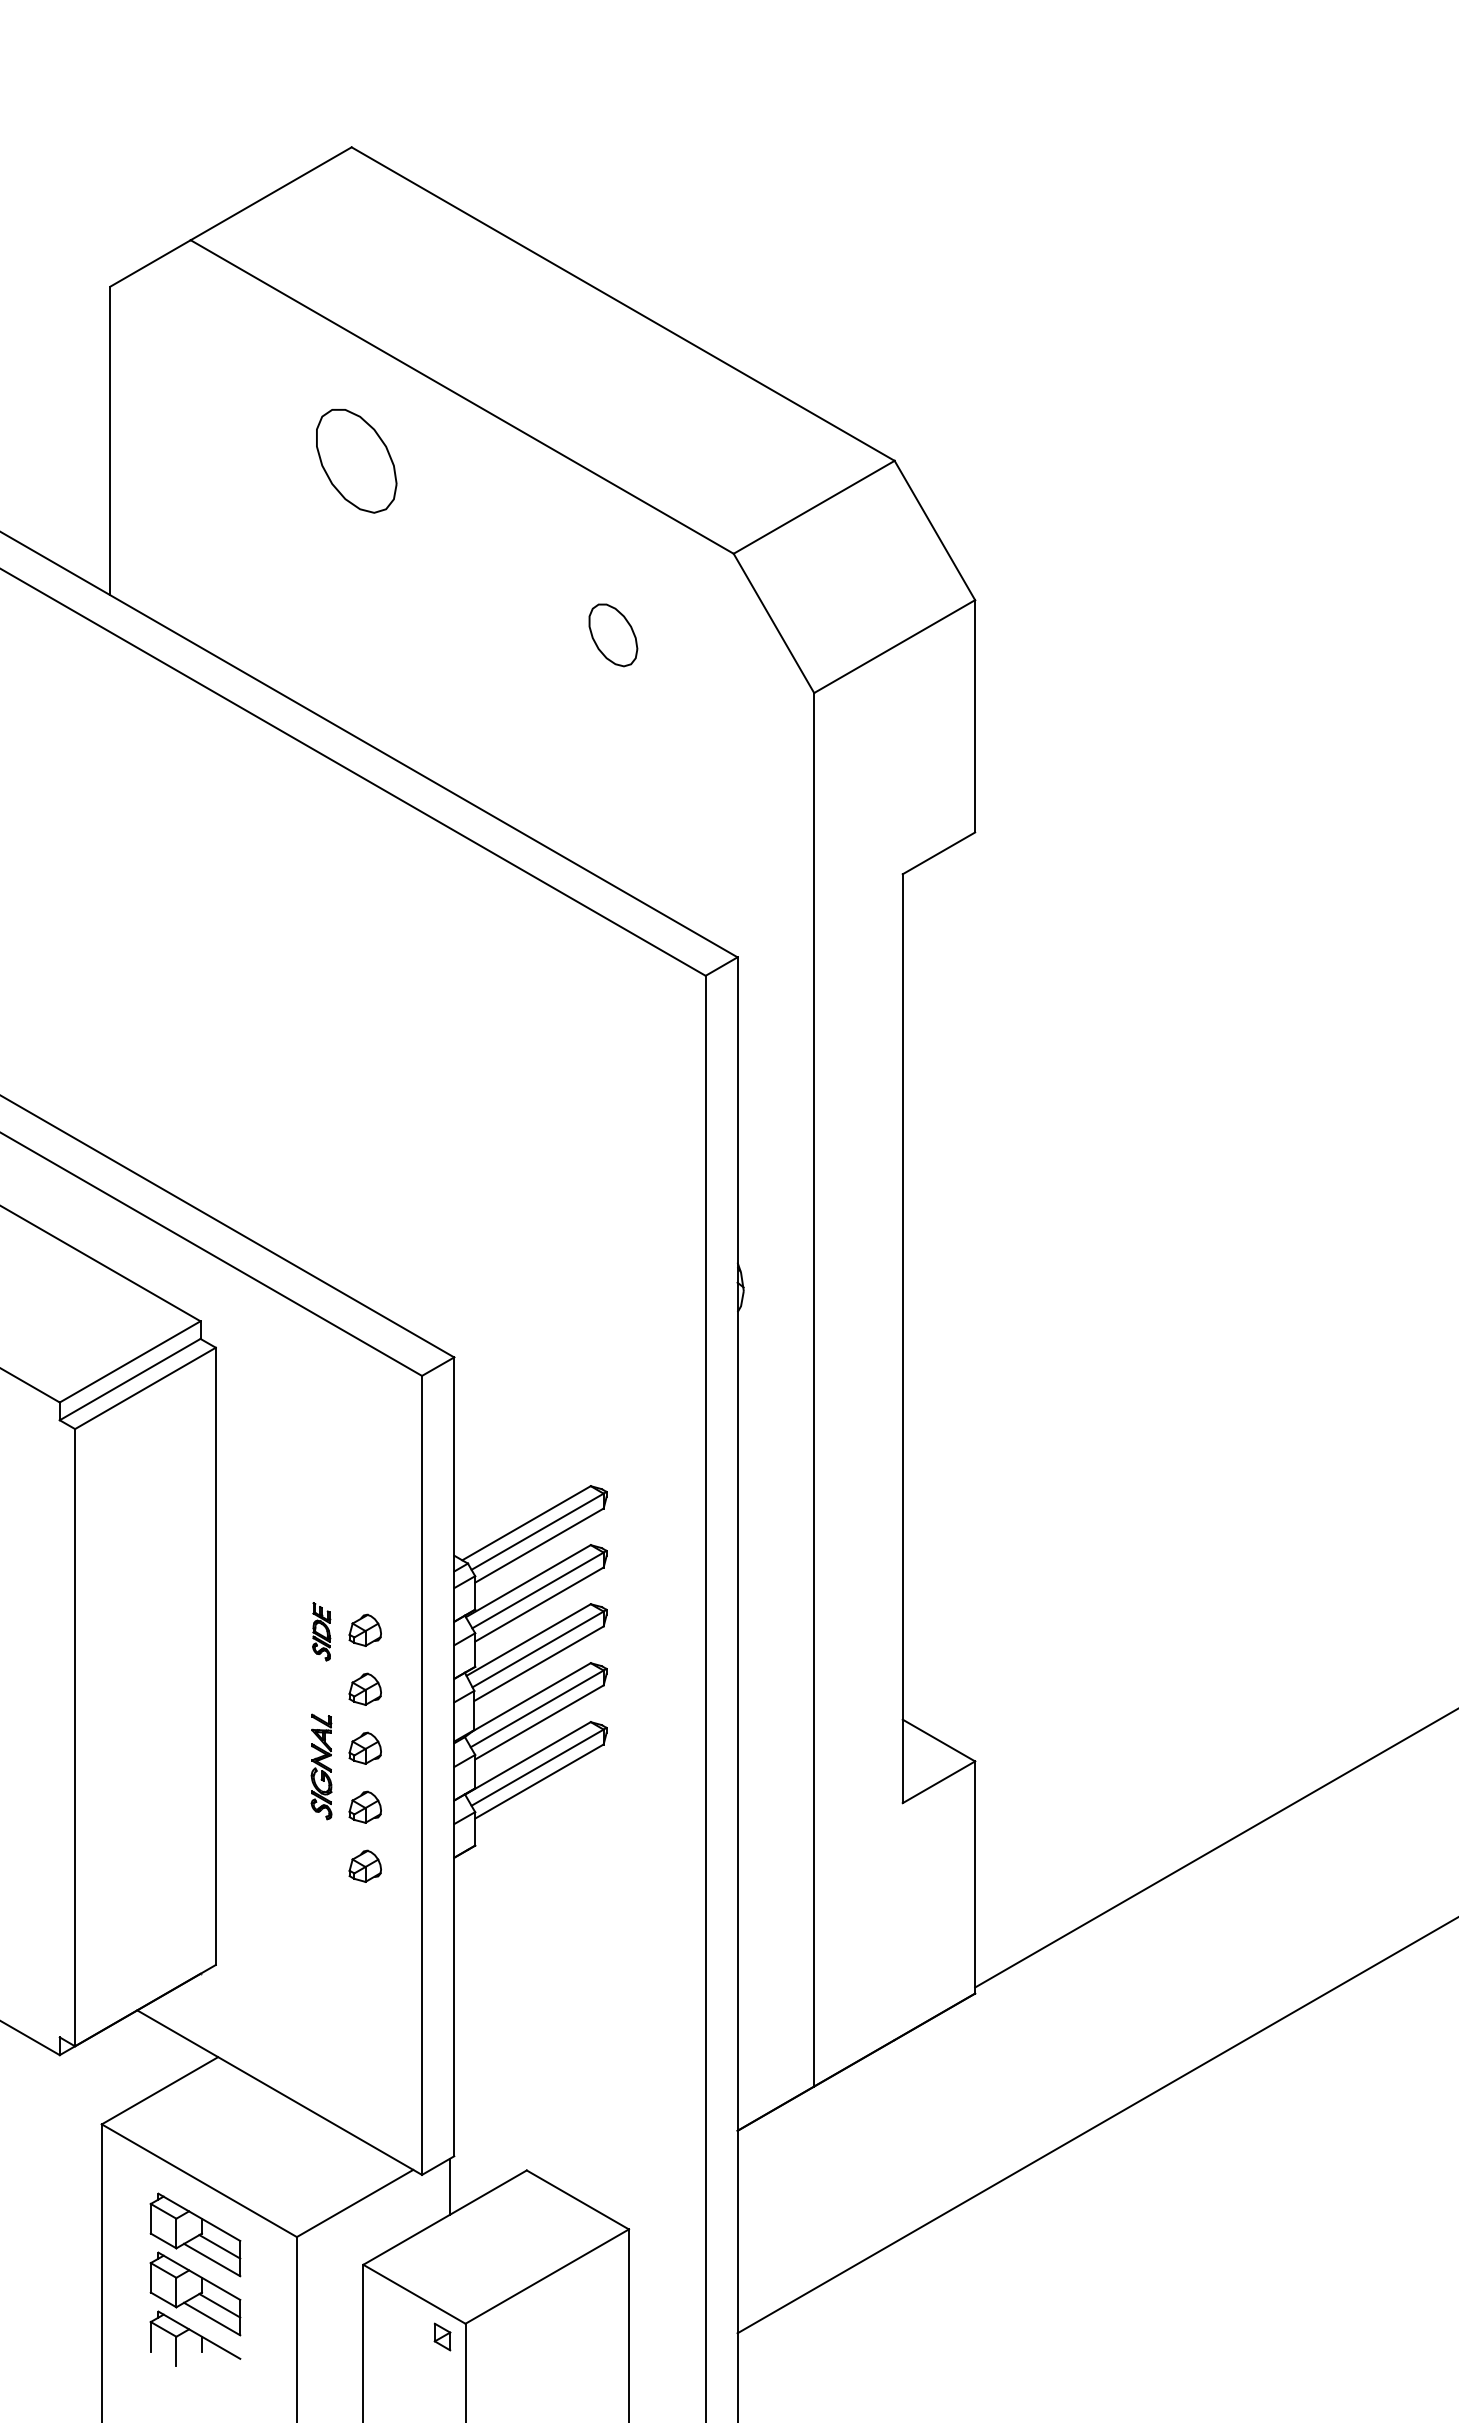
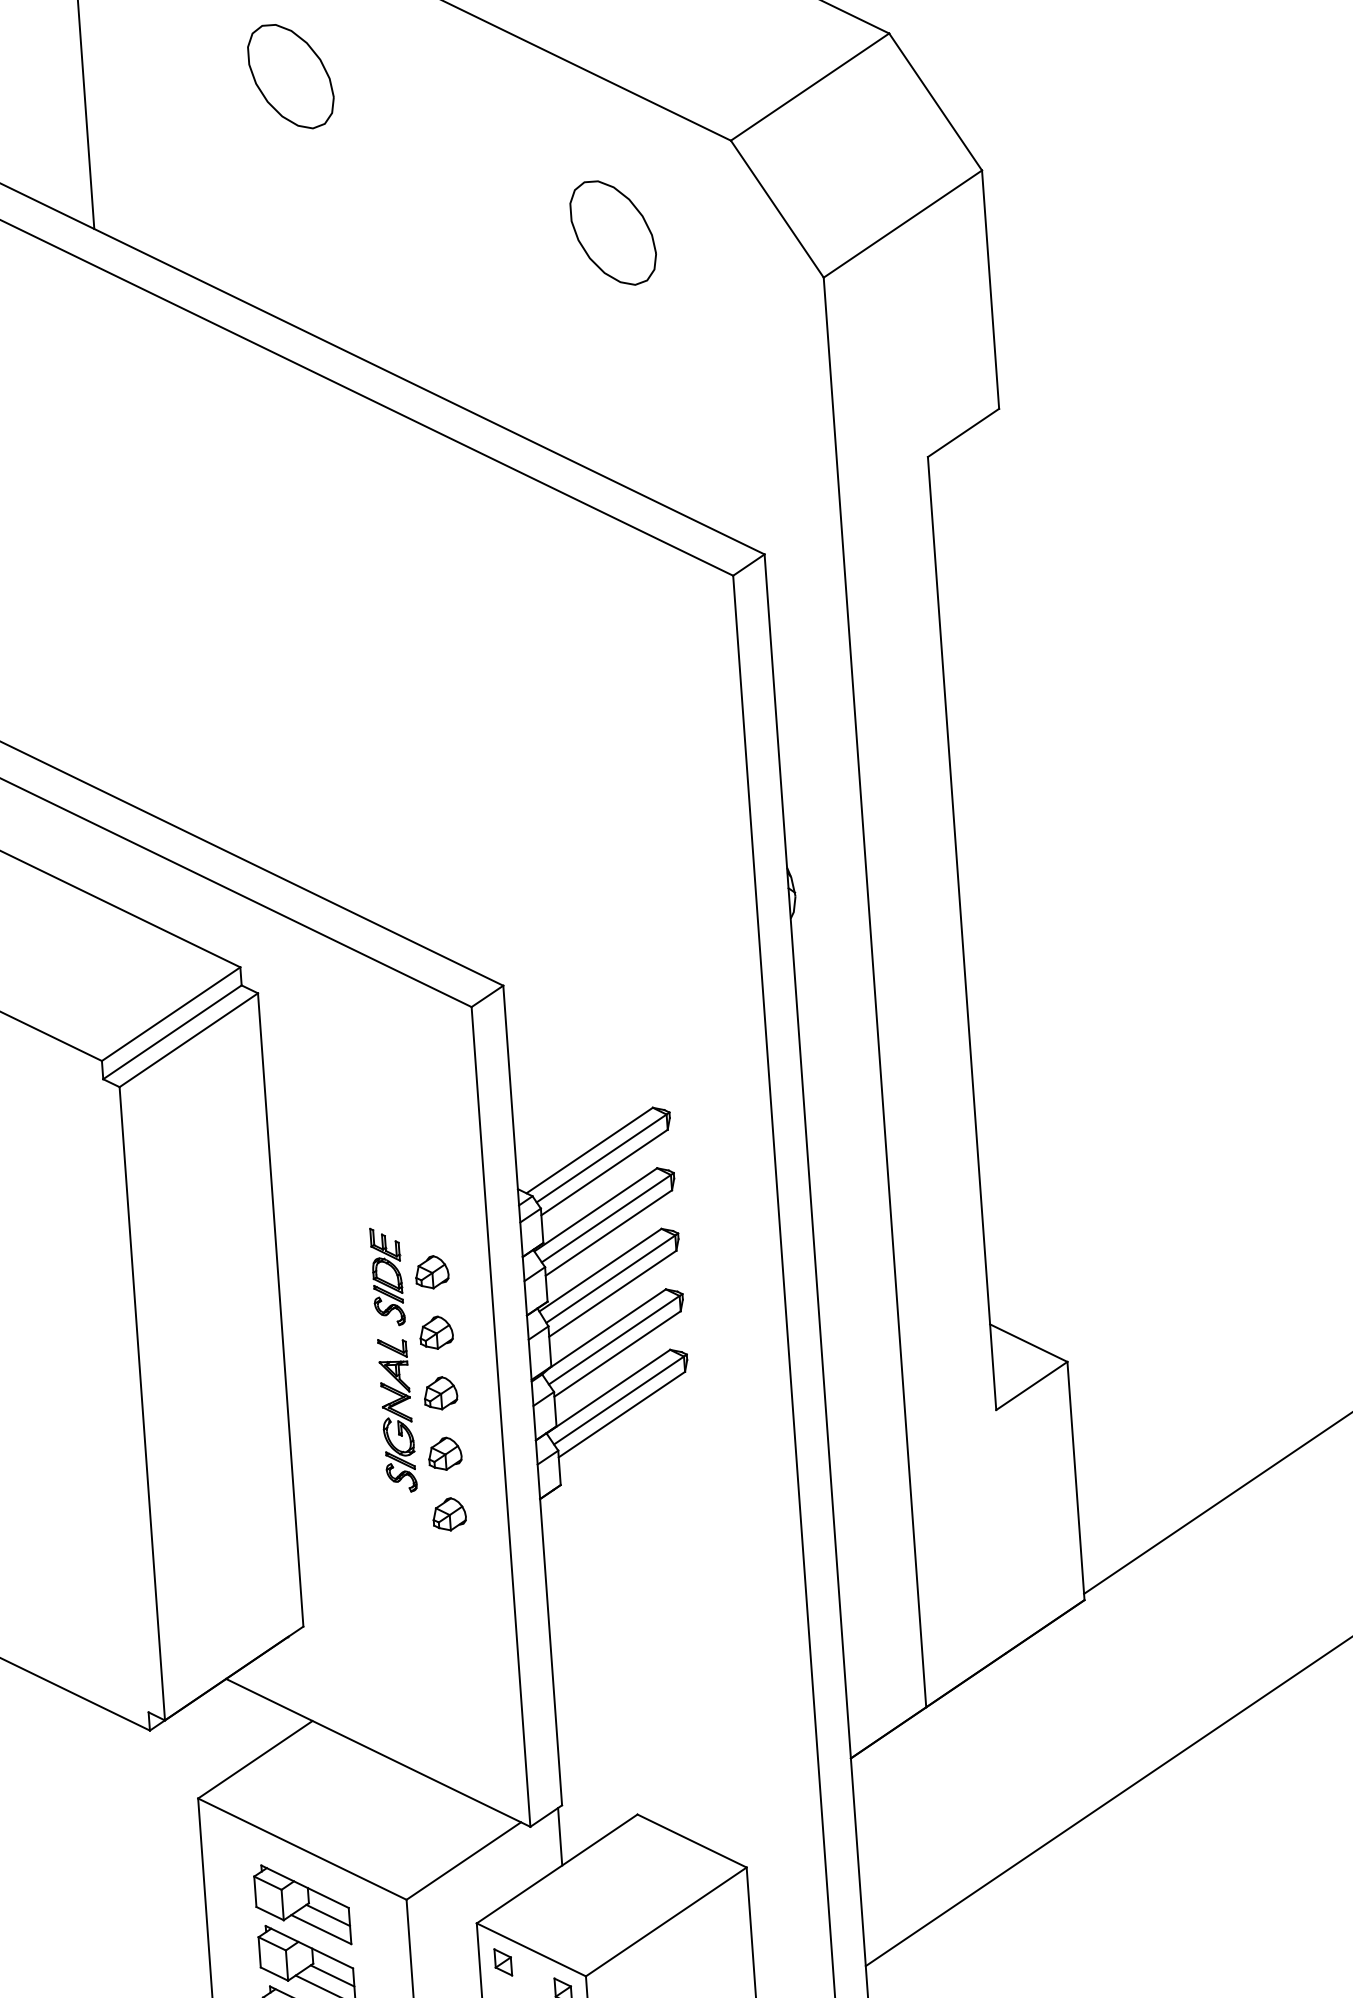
part: (356, 461) -> (290, 77), moved
part: (613, 635) -> (613, 233), size x1.67
part: (321, 1631) -> (387, 1276), size x1.67
part: (321, 1766) -> (397, 1415), size x1.43
part: (386, 2304) -> (503, 1962), added

